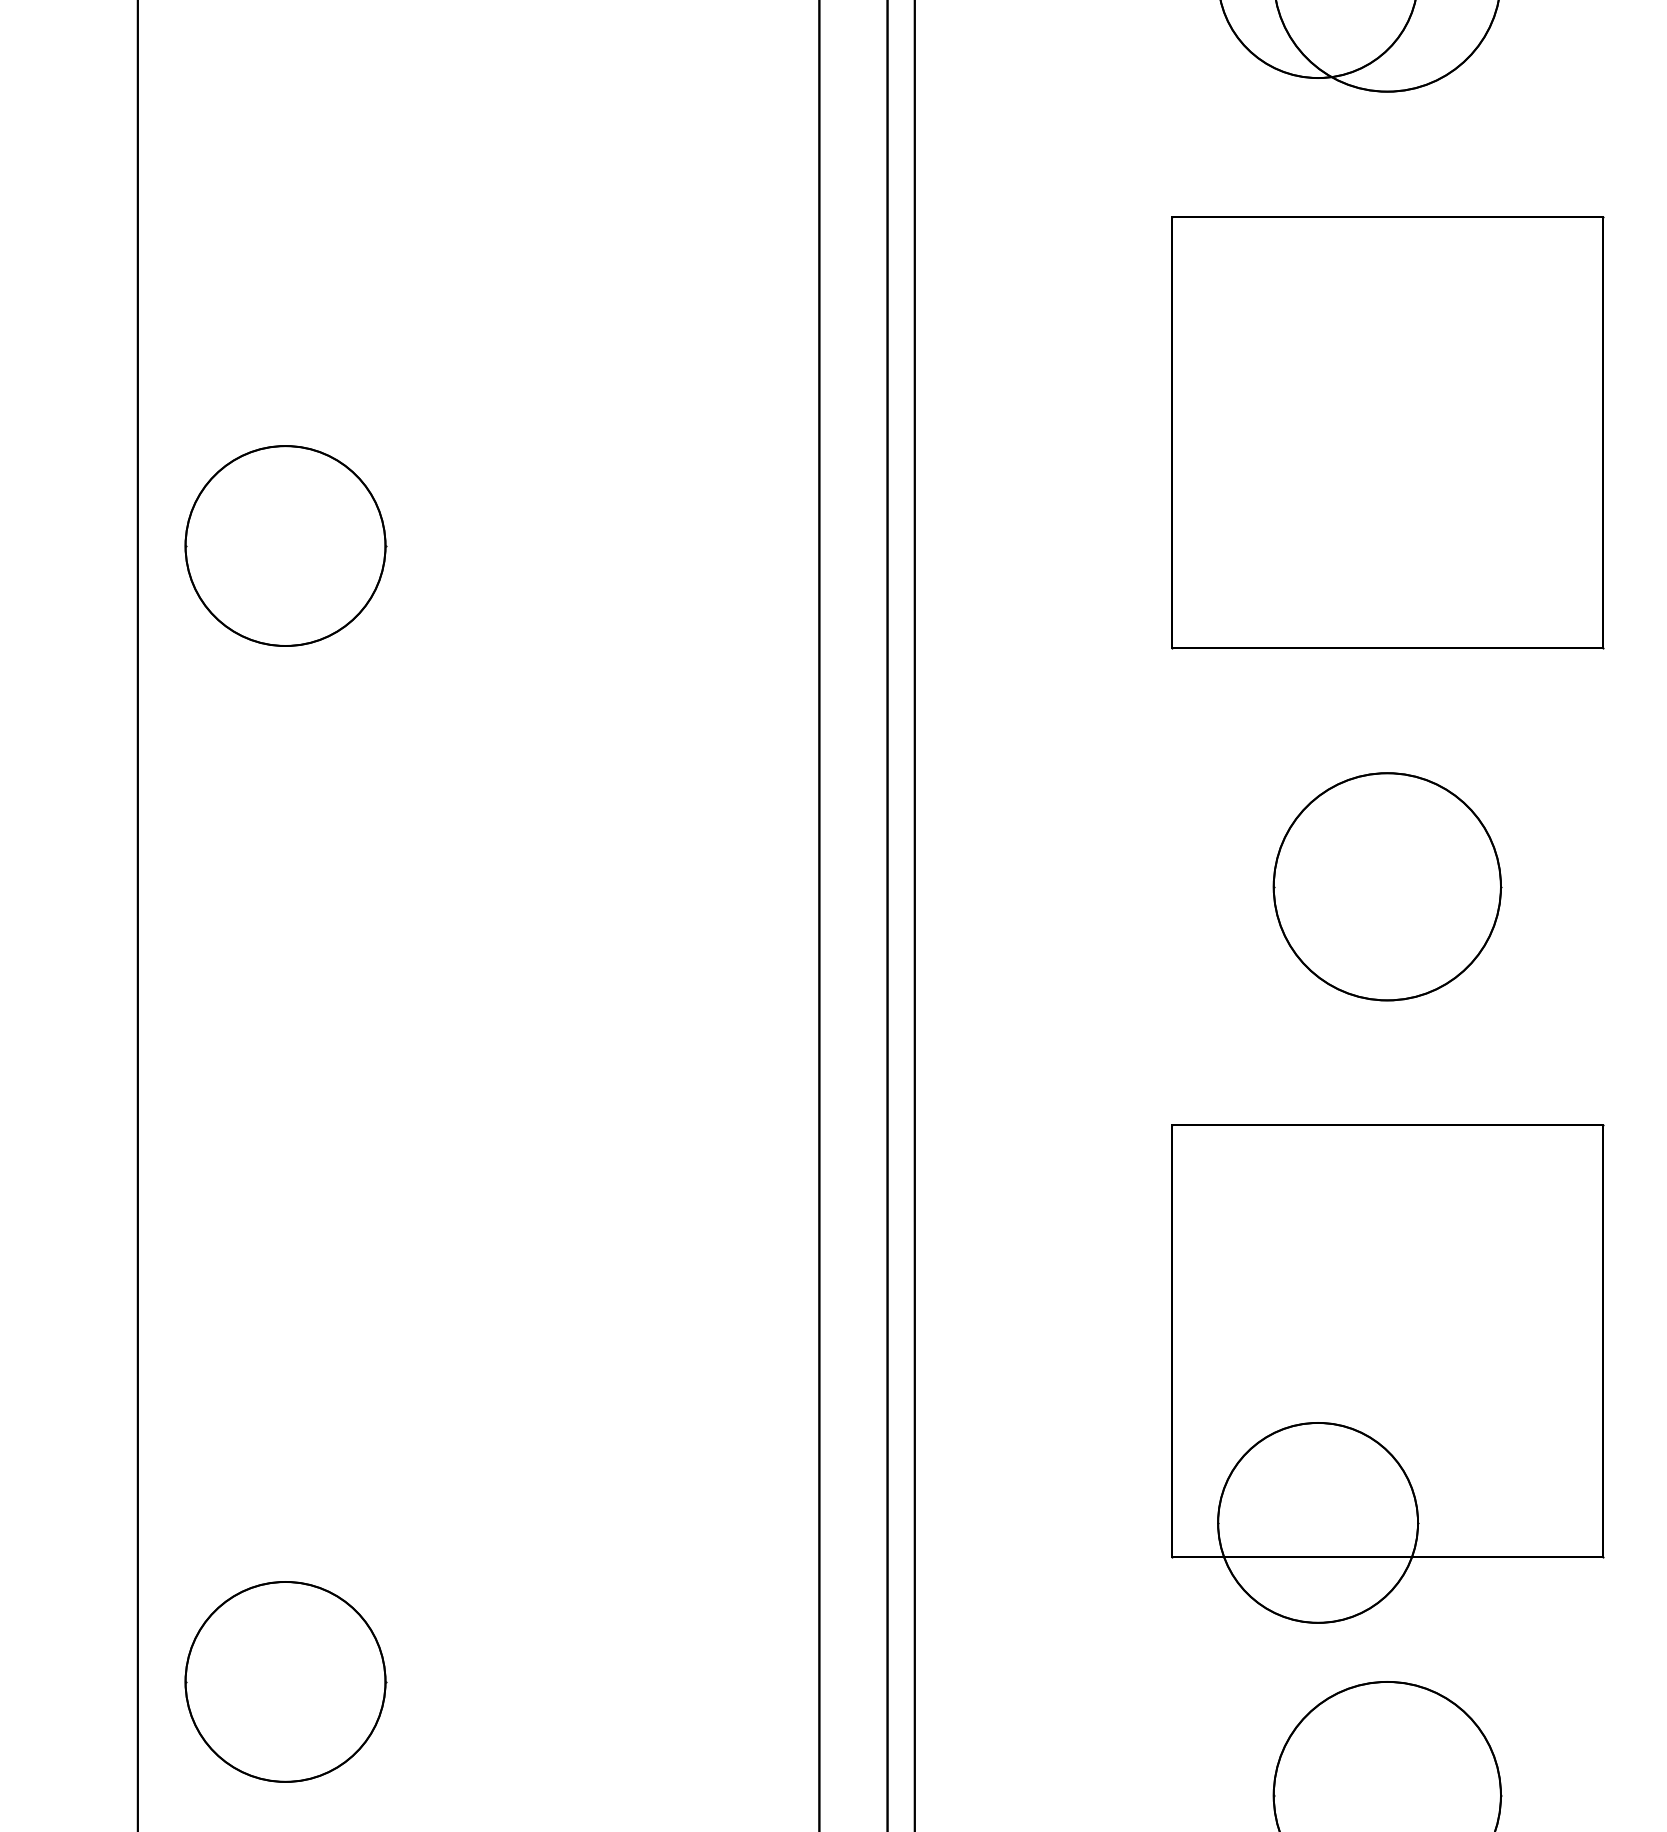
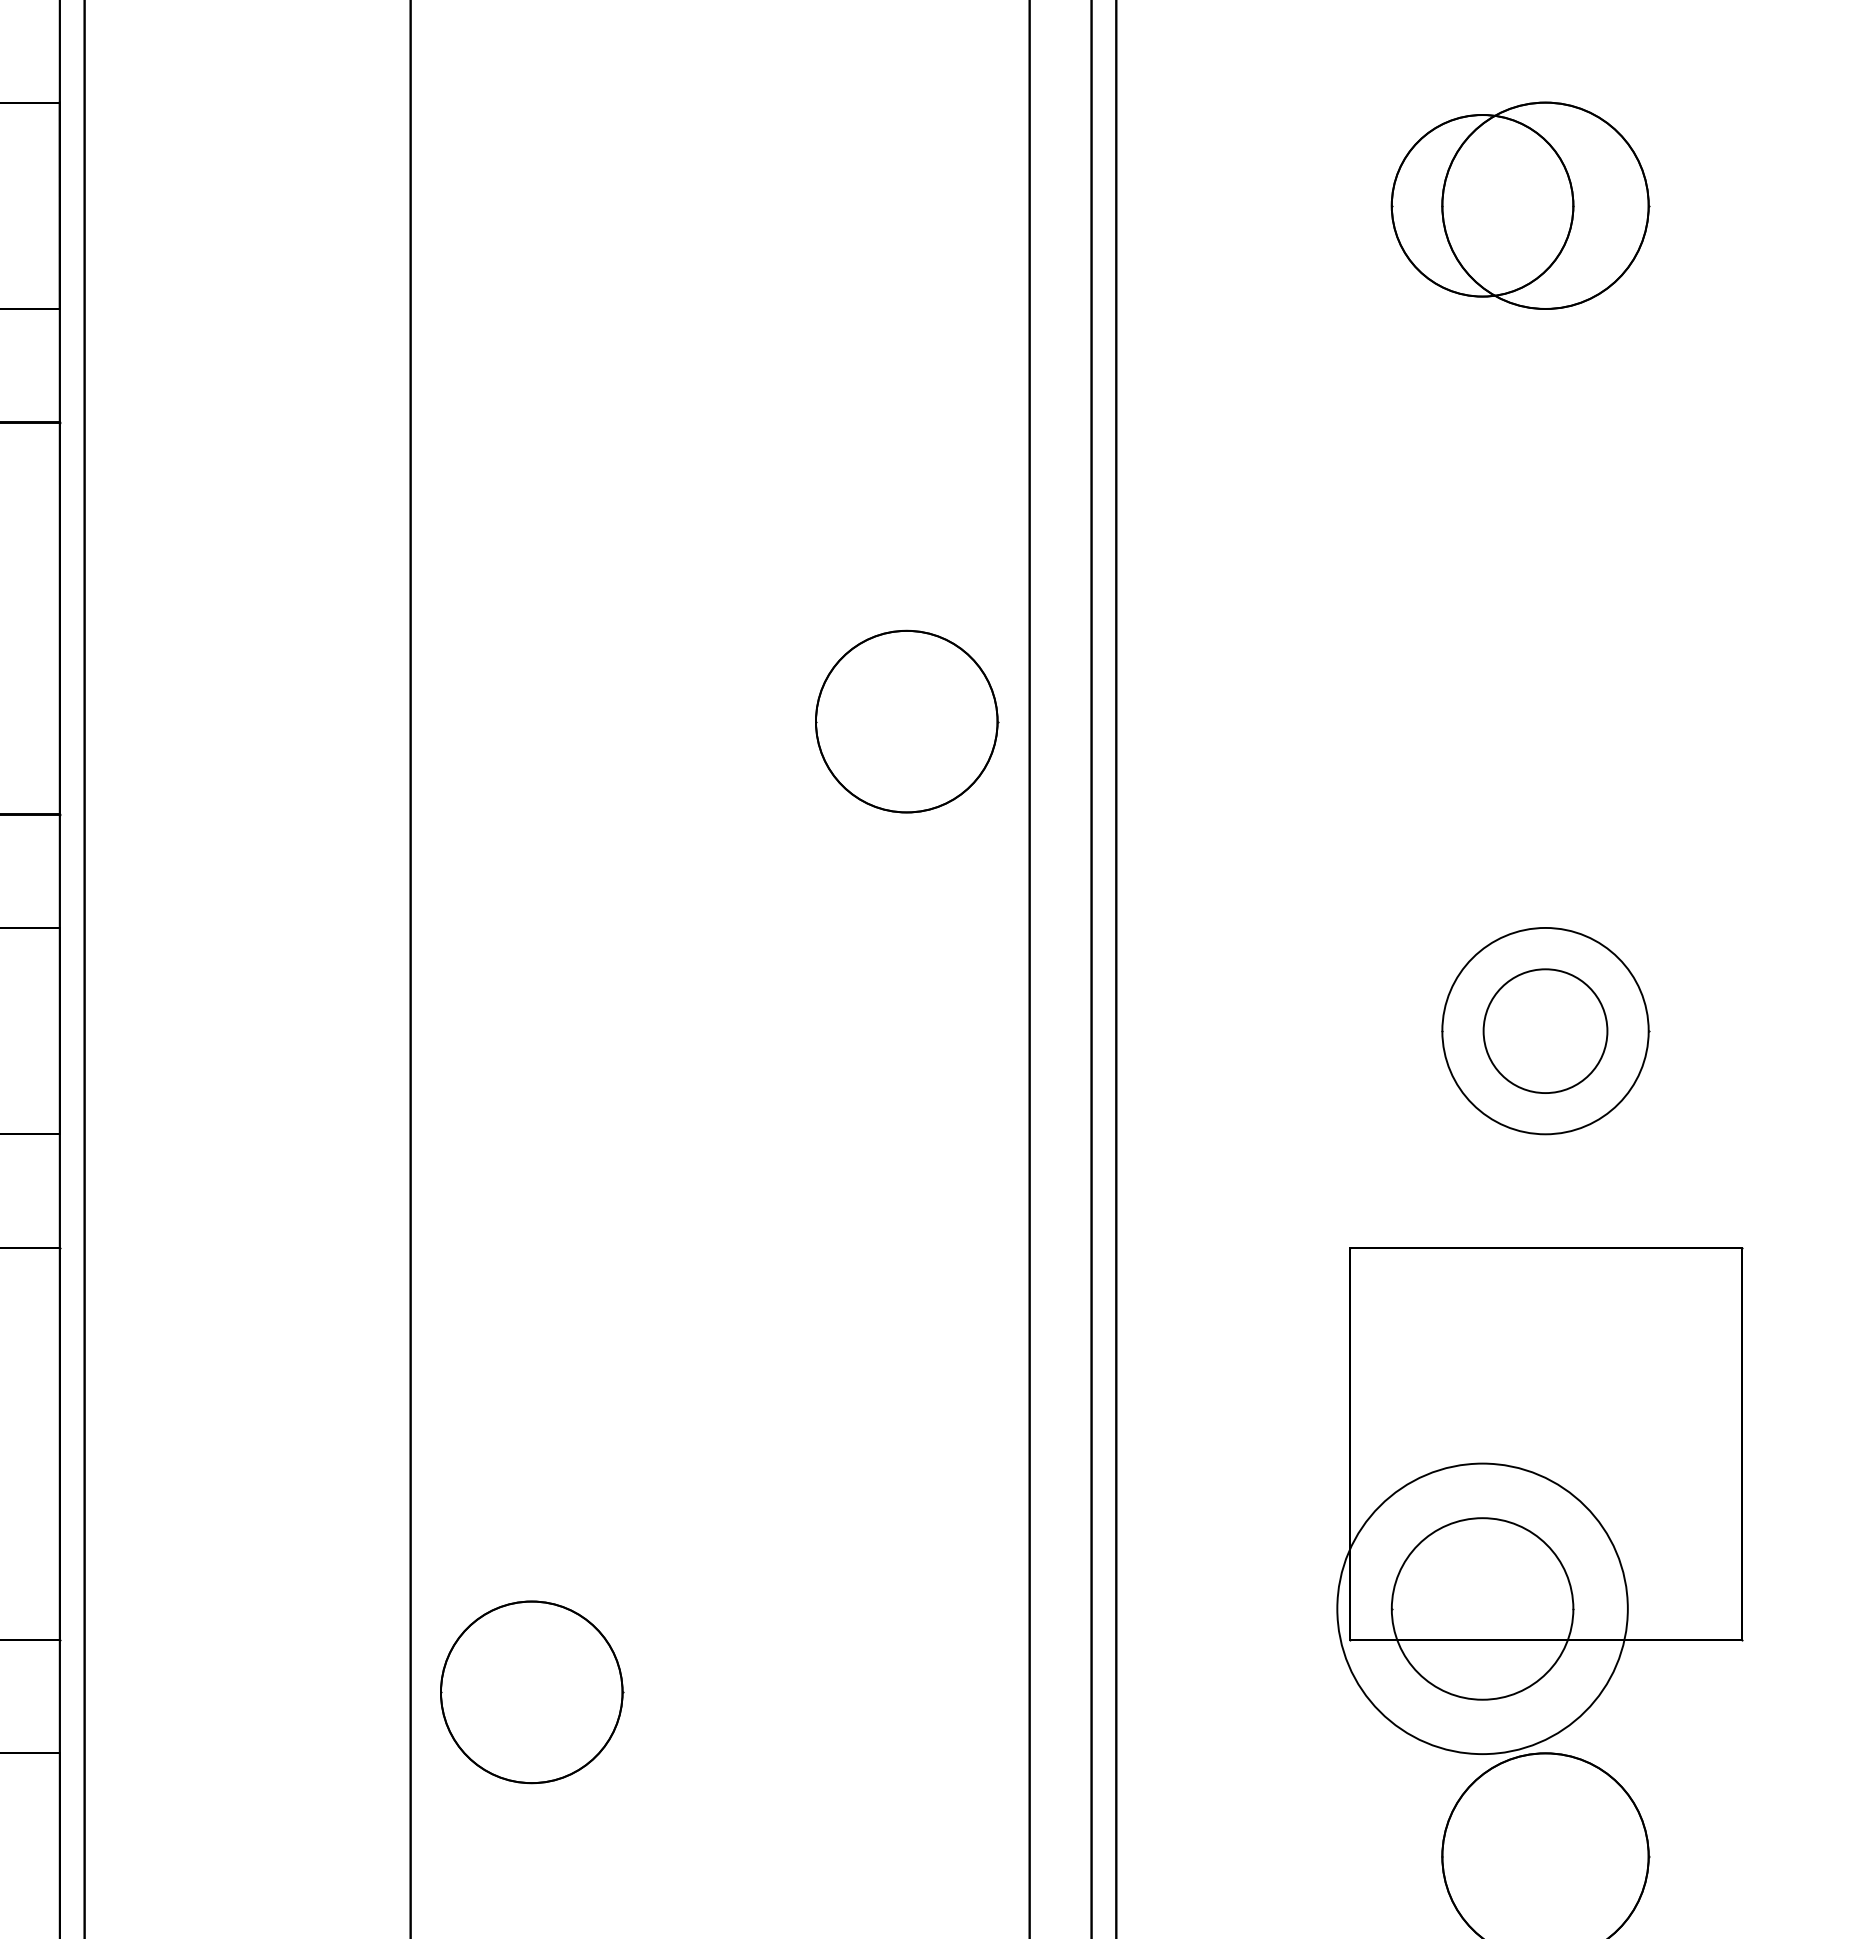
part: (1388, 432) -> (1546, 618), removed
part: (286, 545) -> (907, 721), moved
circle: (1387, 887) -> (1545, 1031), size x0.6
circle: (1317, 1522) -> (1482, 1608), size x1.6
part: (286, 1682) -> (532, 1692), moved

